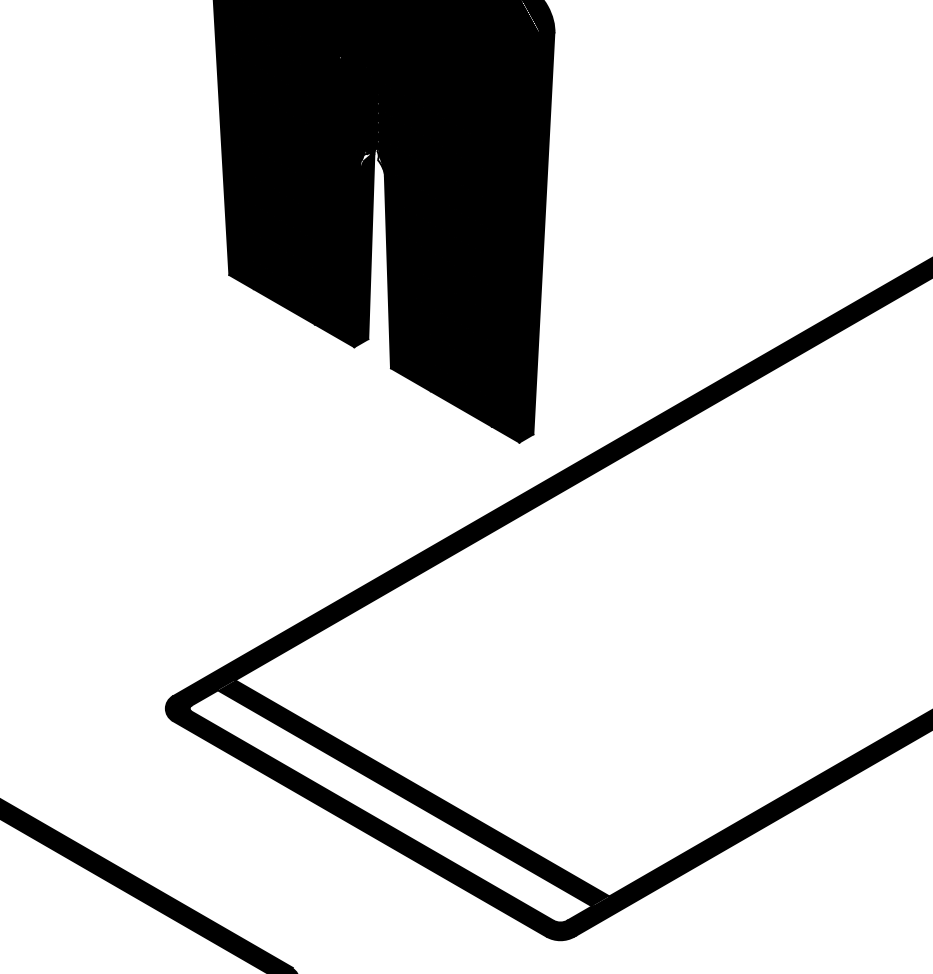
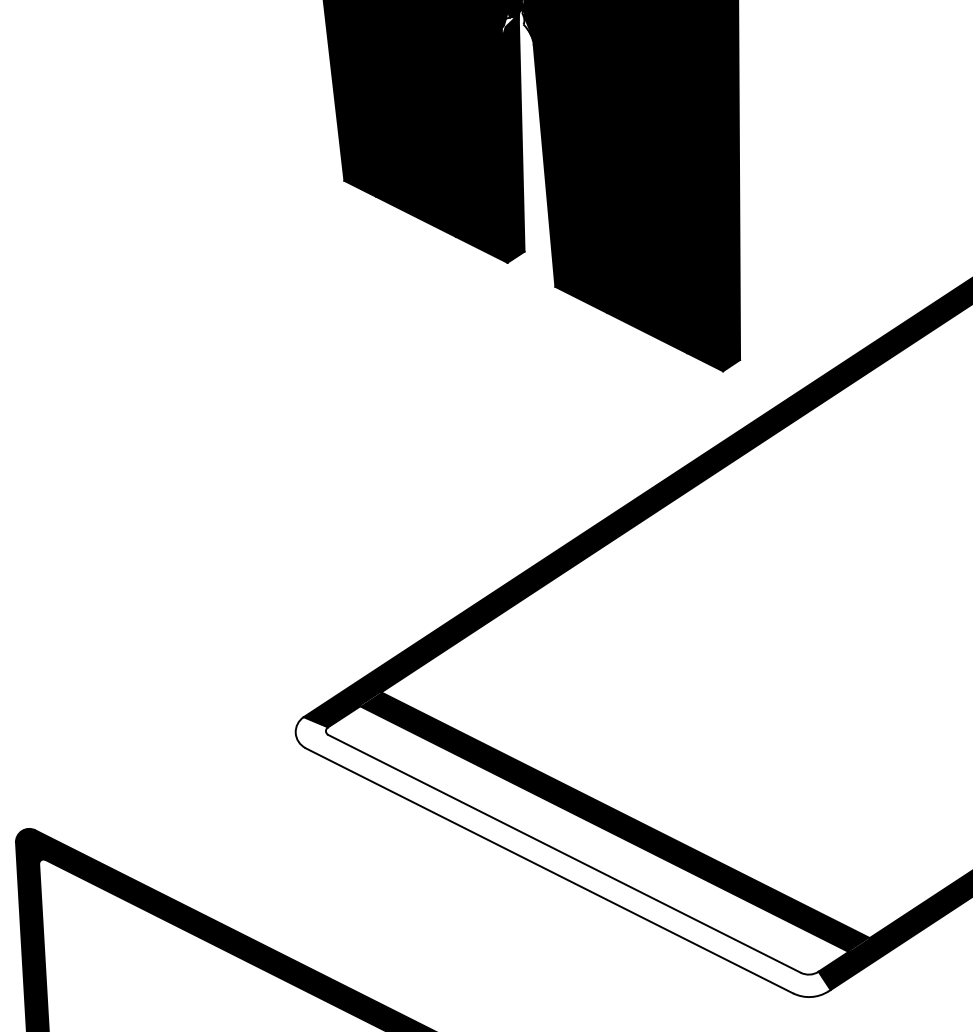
fill: (370, 818) -> (562, 857), removed

